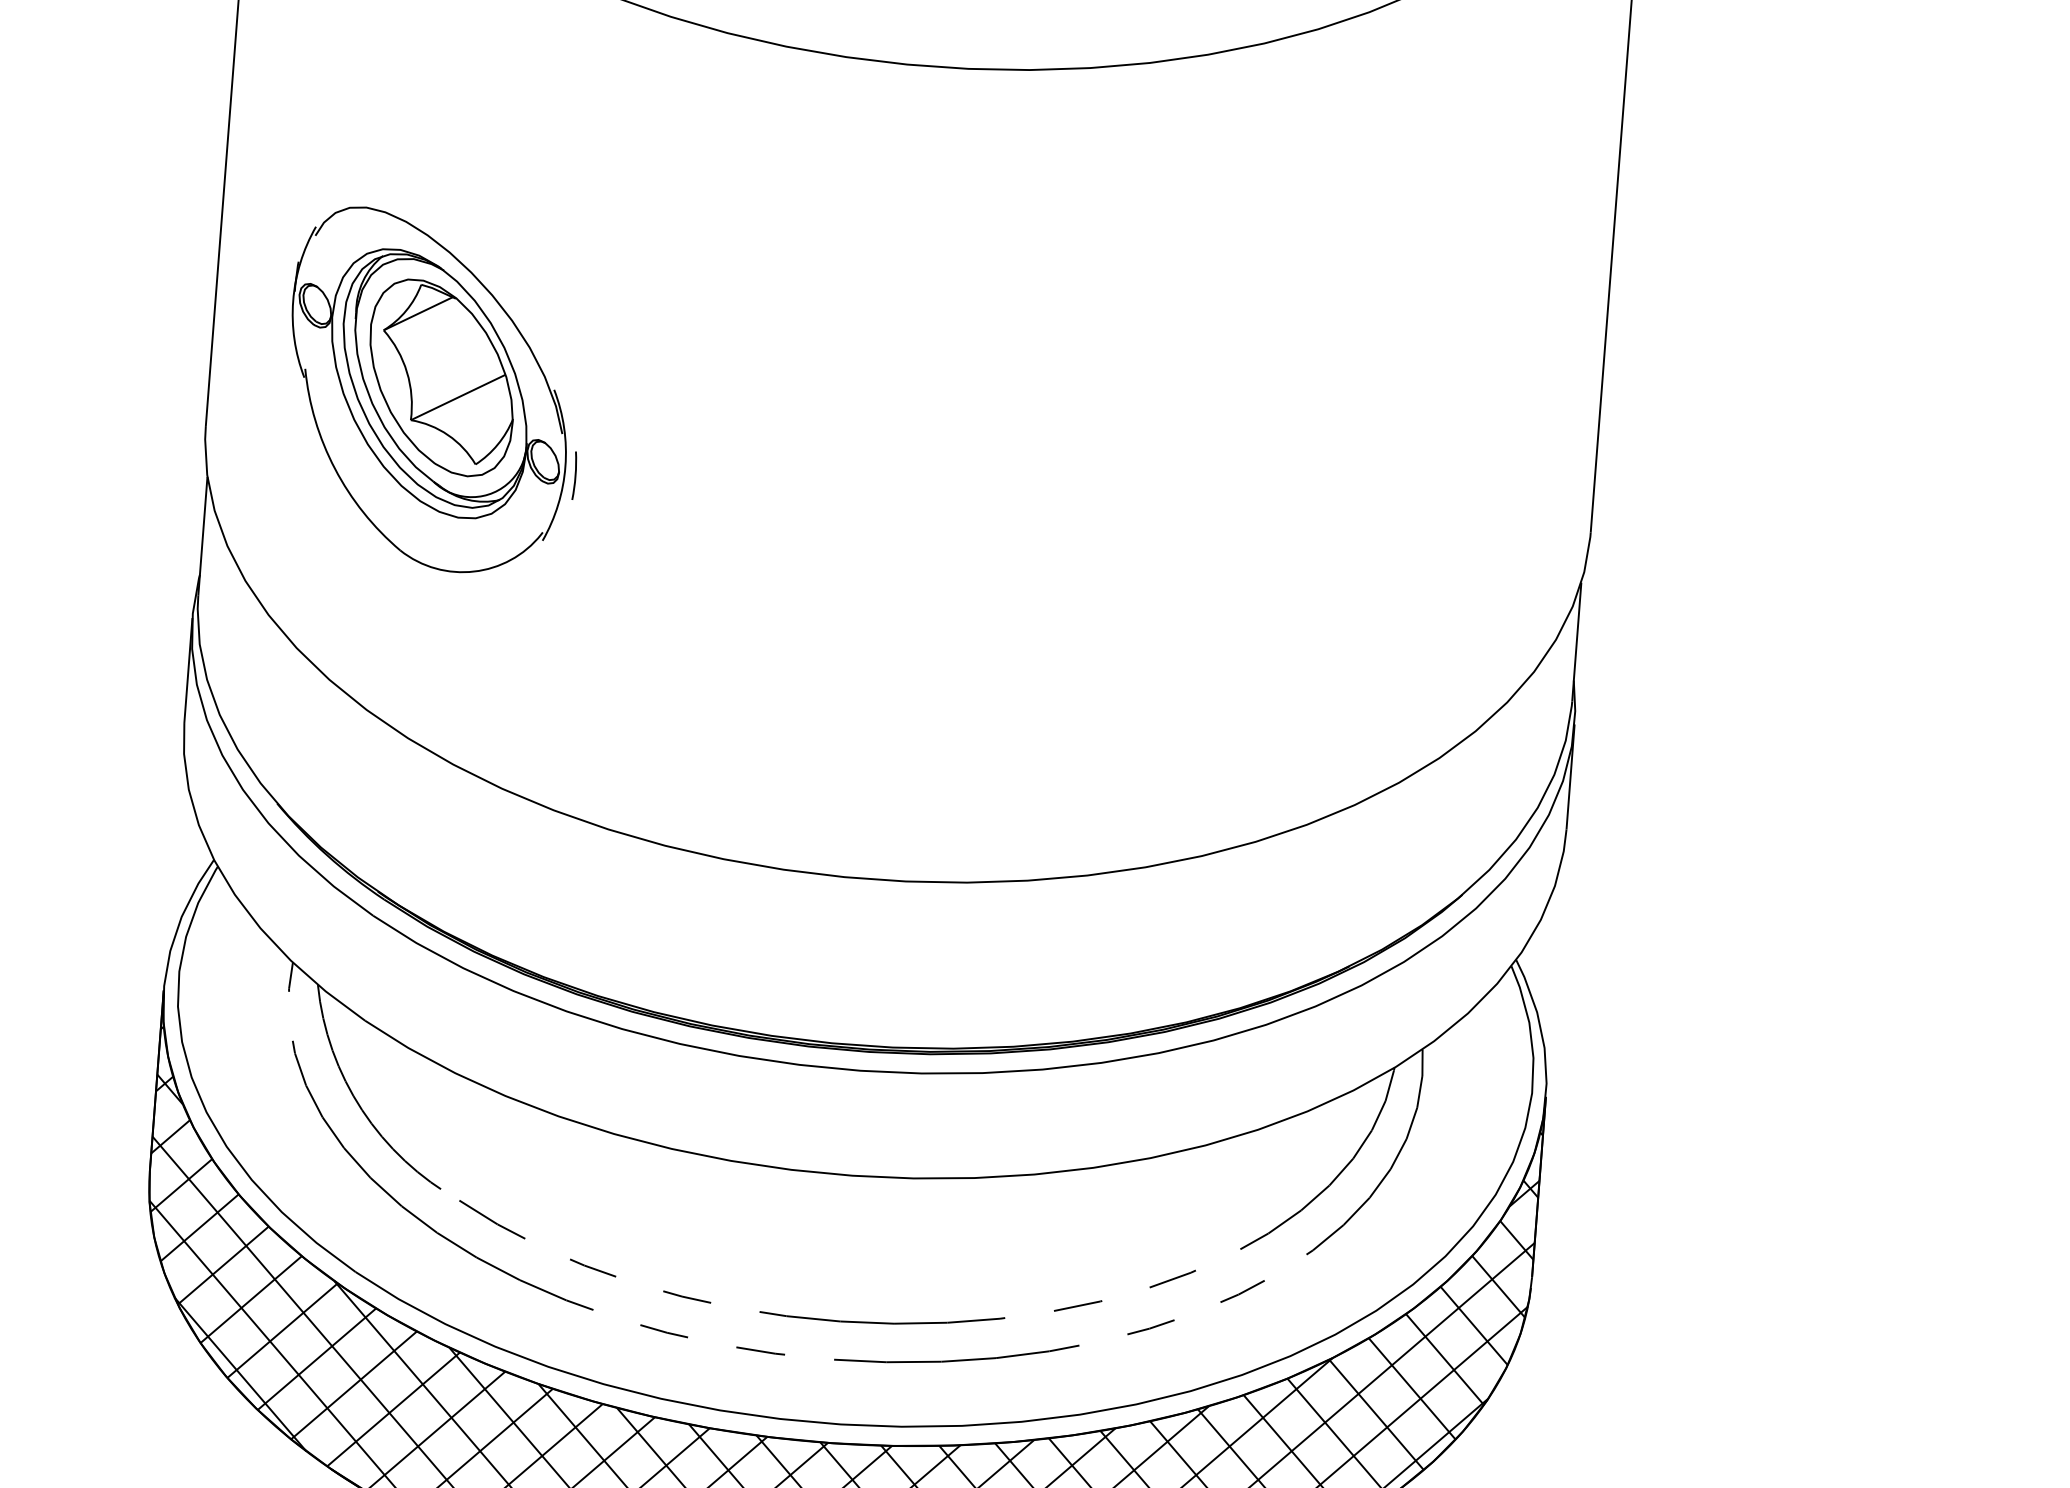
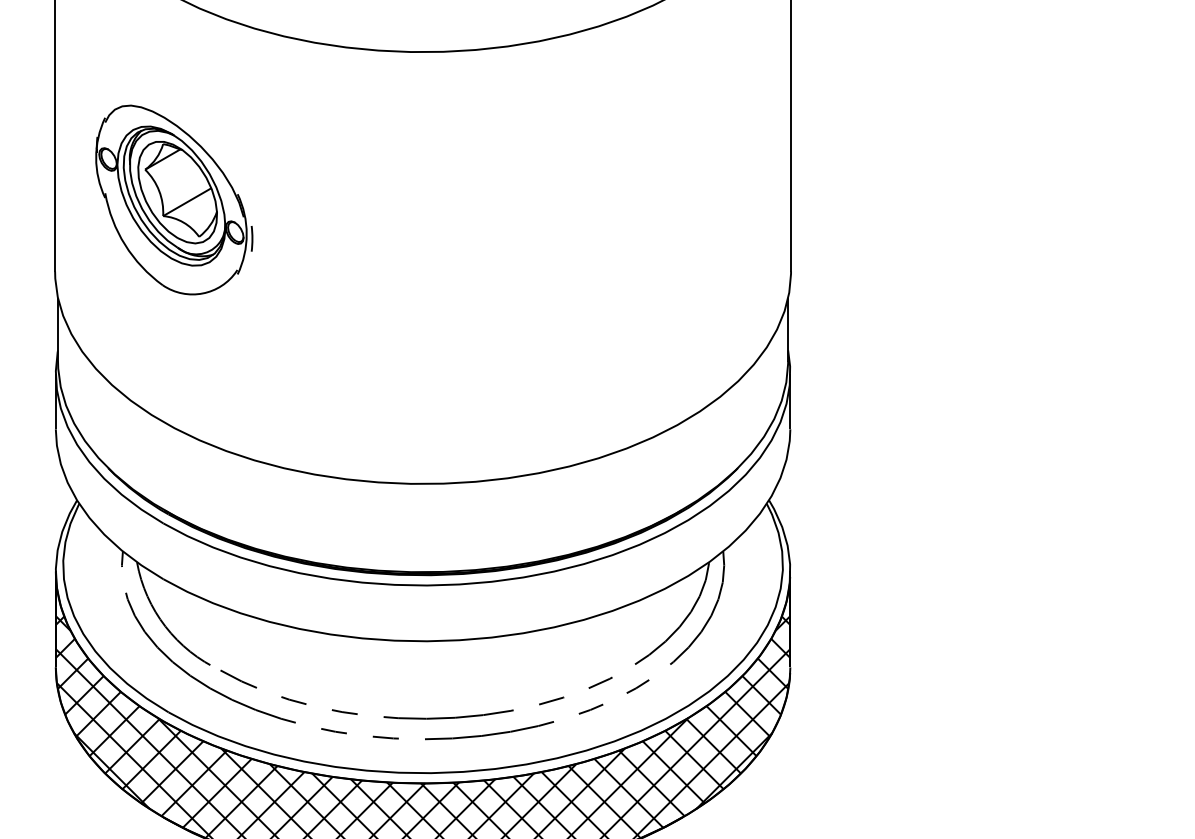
part: (434, 390) -> (174, 199), moved

